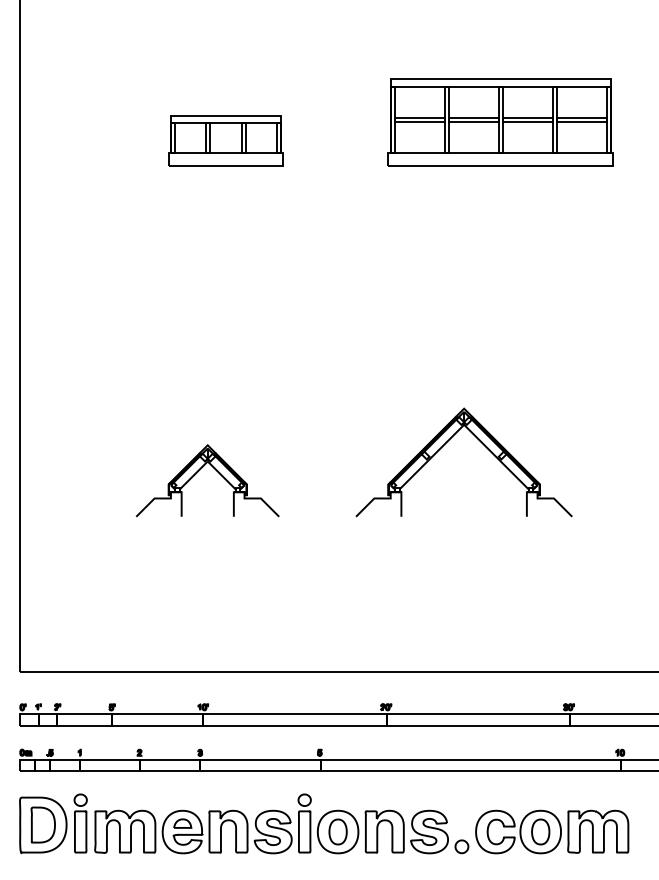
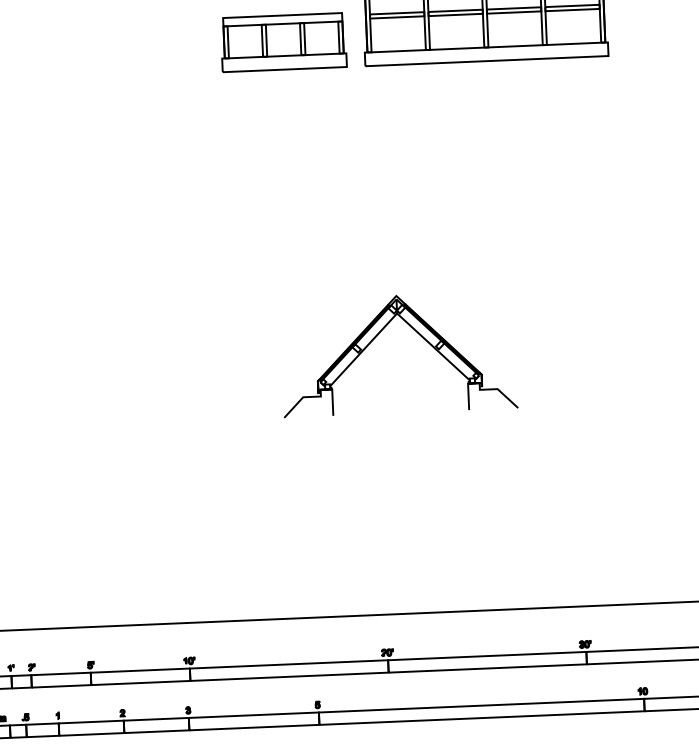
part: (225, 140) -> (283, 42), moved
part: (445, 444) -> (377, 335), moved
part: (199, 471) -> (174, 405), removed

